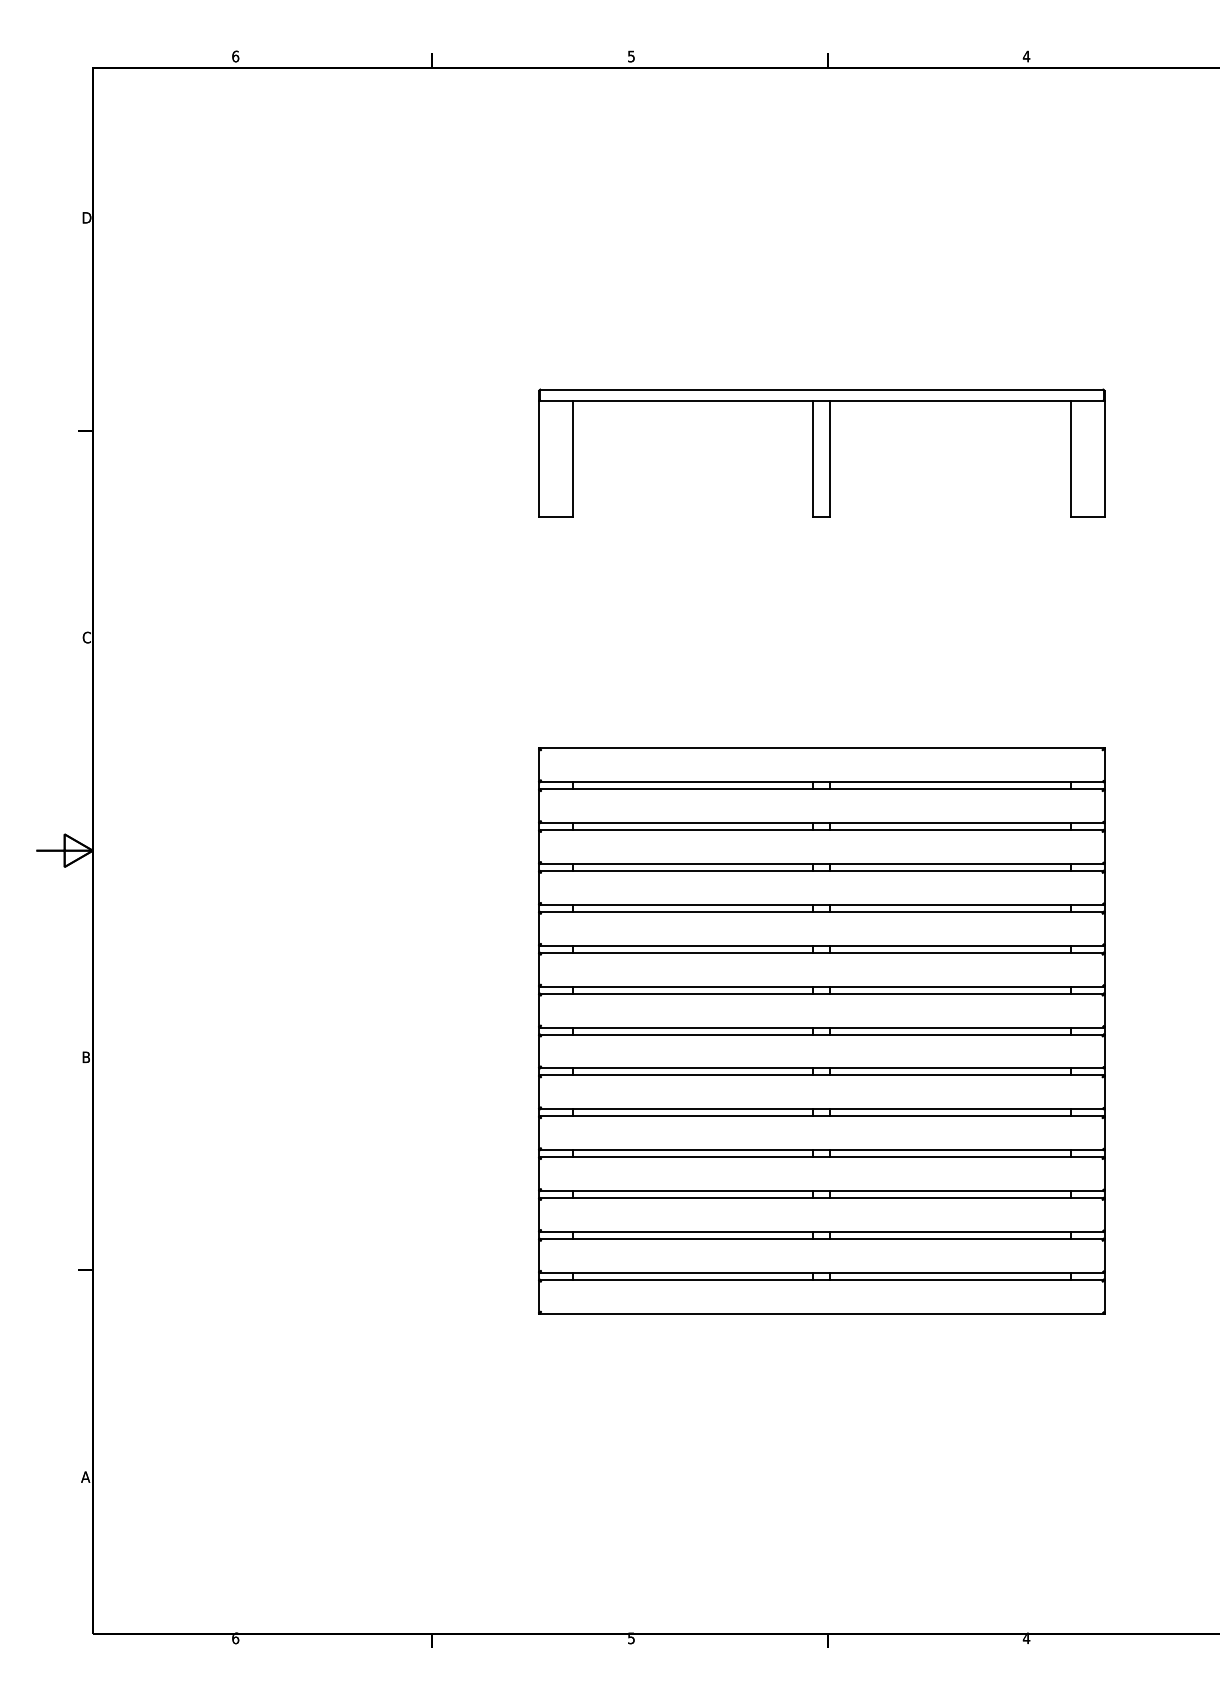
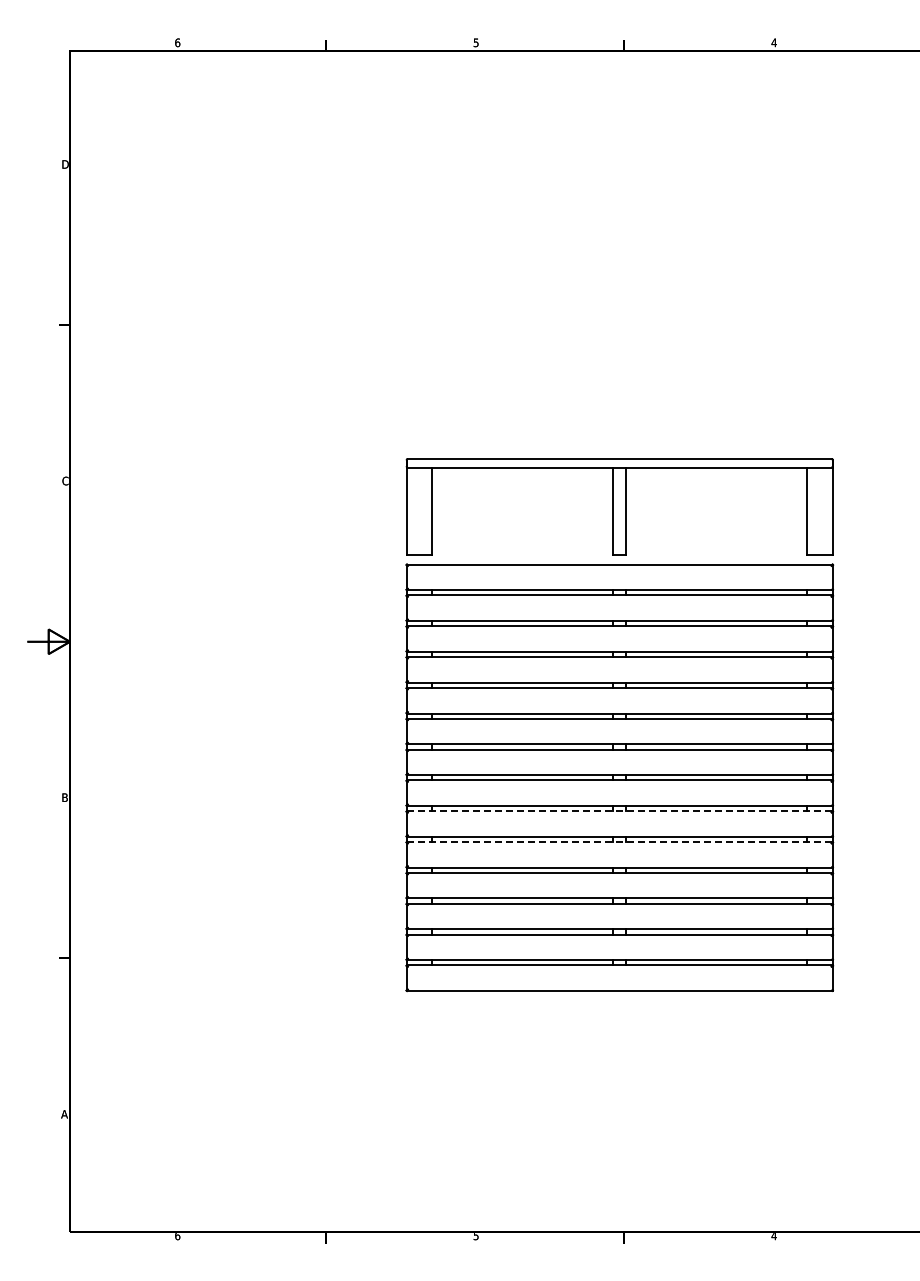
part: (821, 452) -> (619, 506), moved
line: (821, 1075) -> (619, 811), solid -> dashed
line: (821, 1116) -> (619, 842), solid -> dashed

